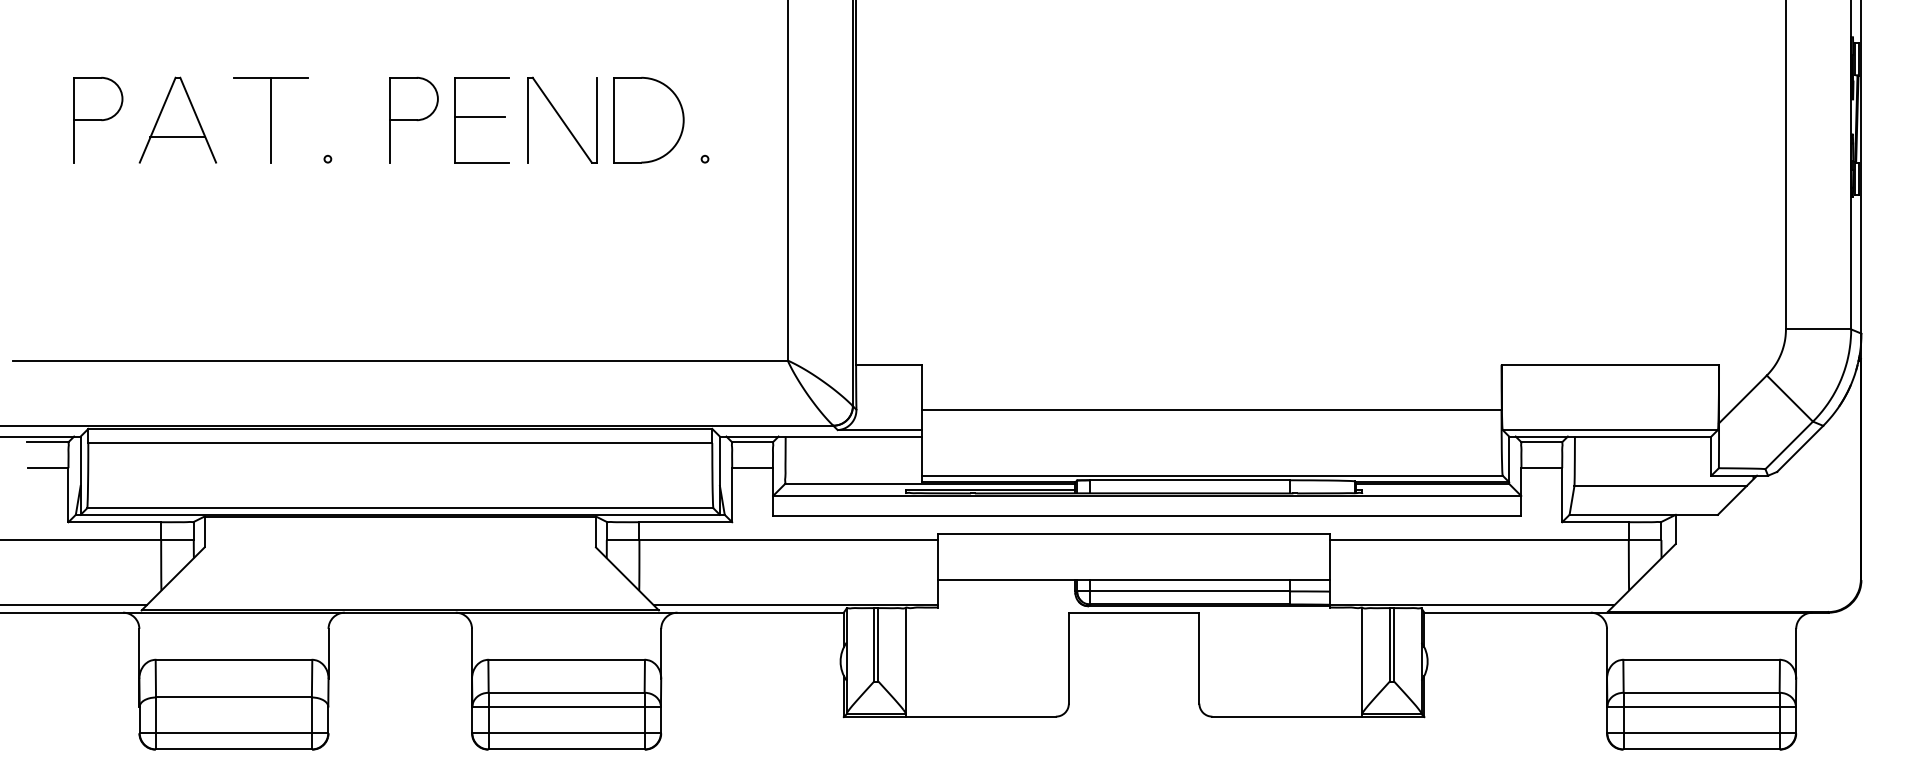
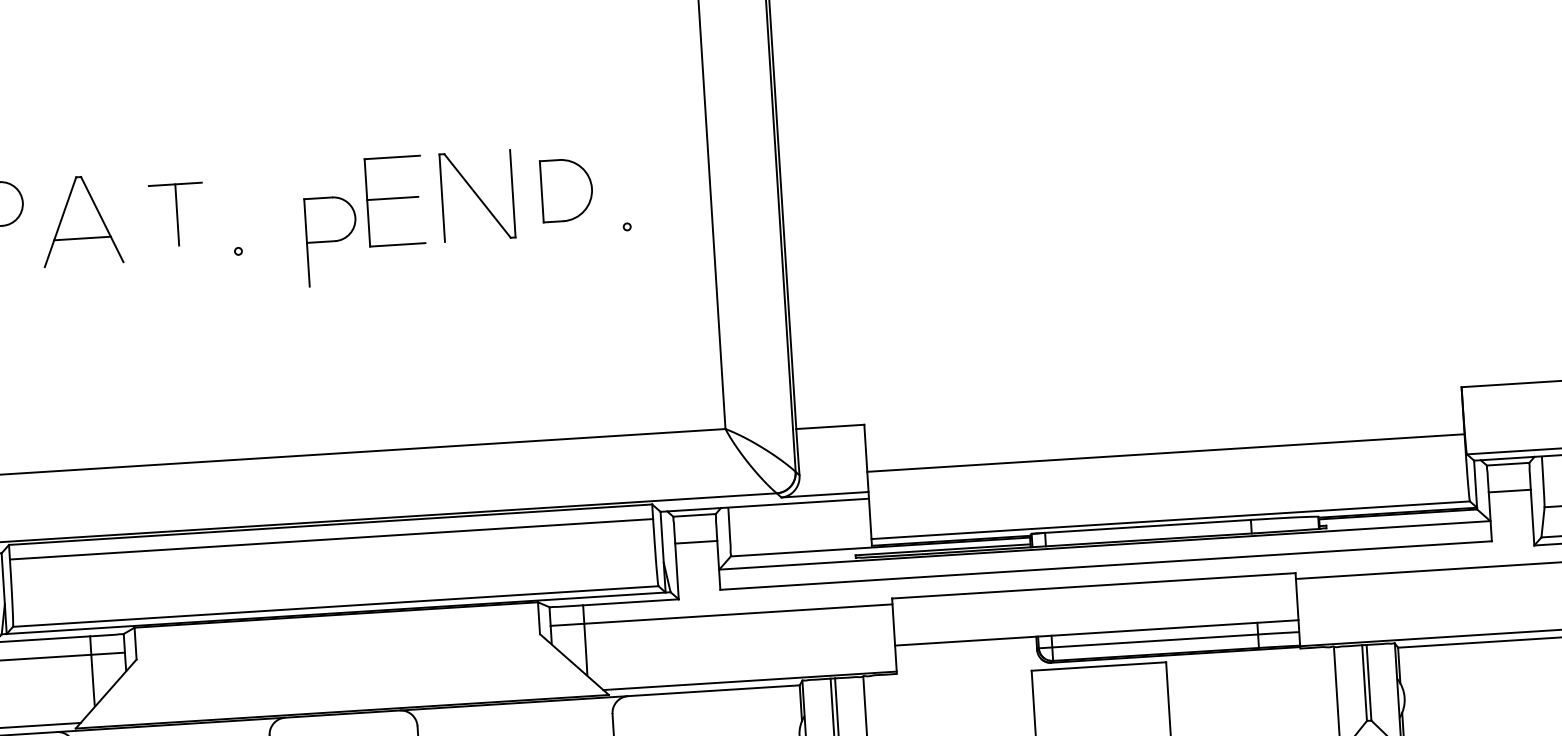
part: (413, 119) -> (331, 240), moved
part: (648, 119) -> (566, 189), size x0.7
part: (270, 120) -> (176, 215), size x0.7

